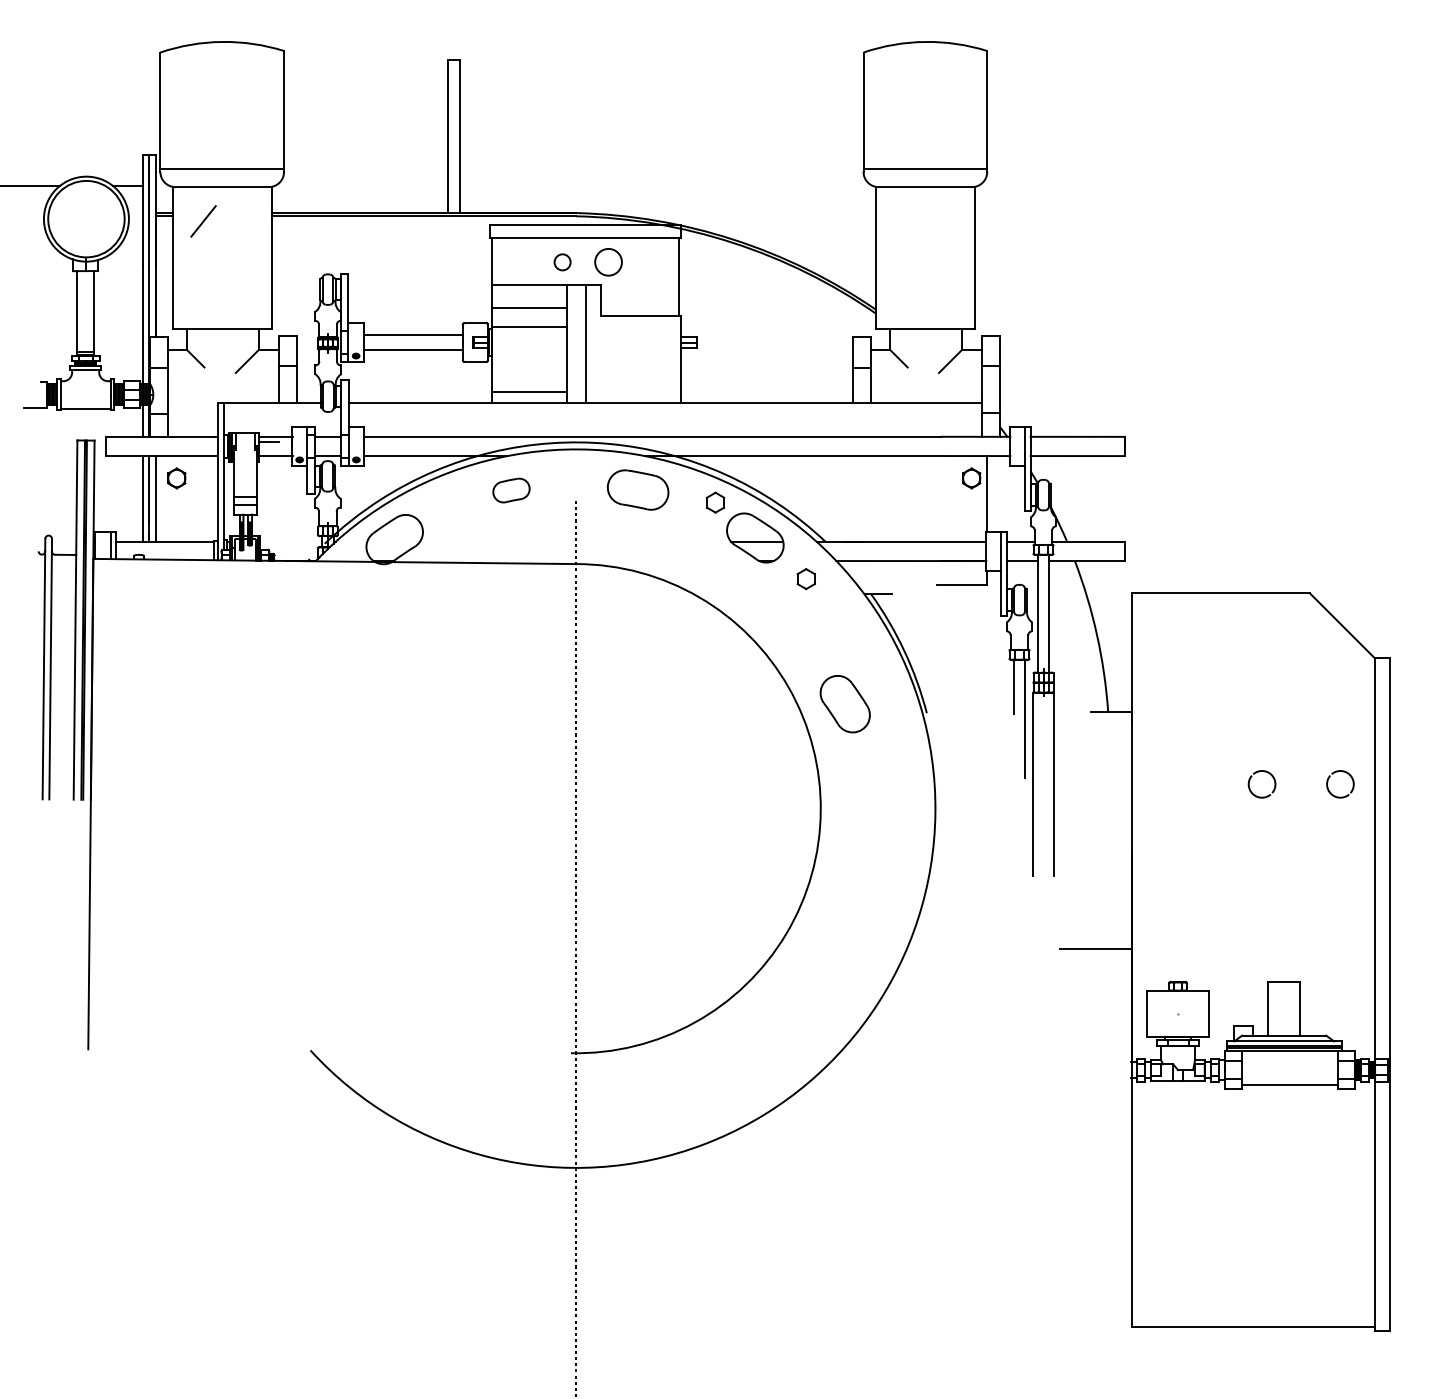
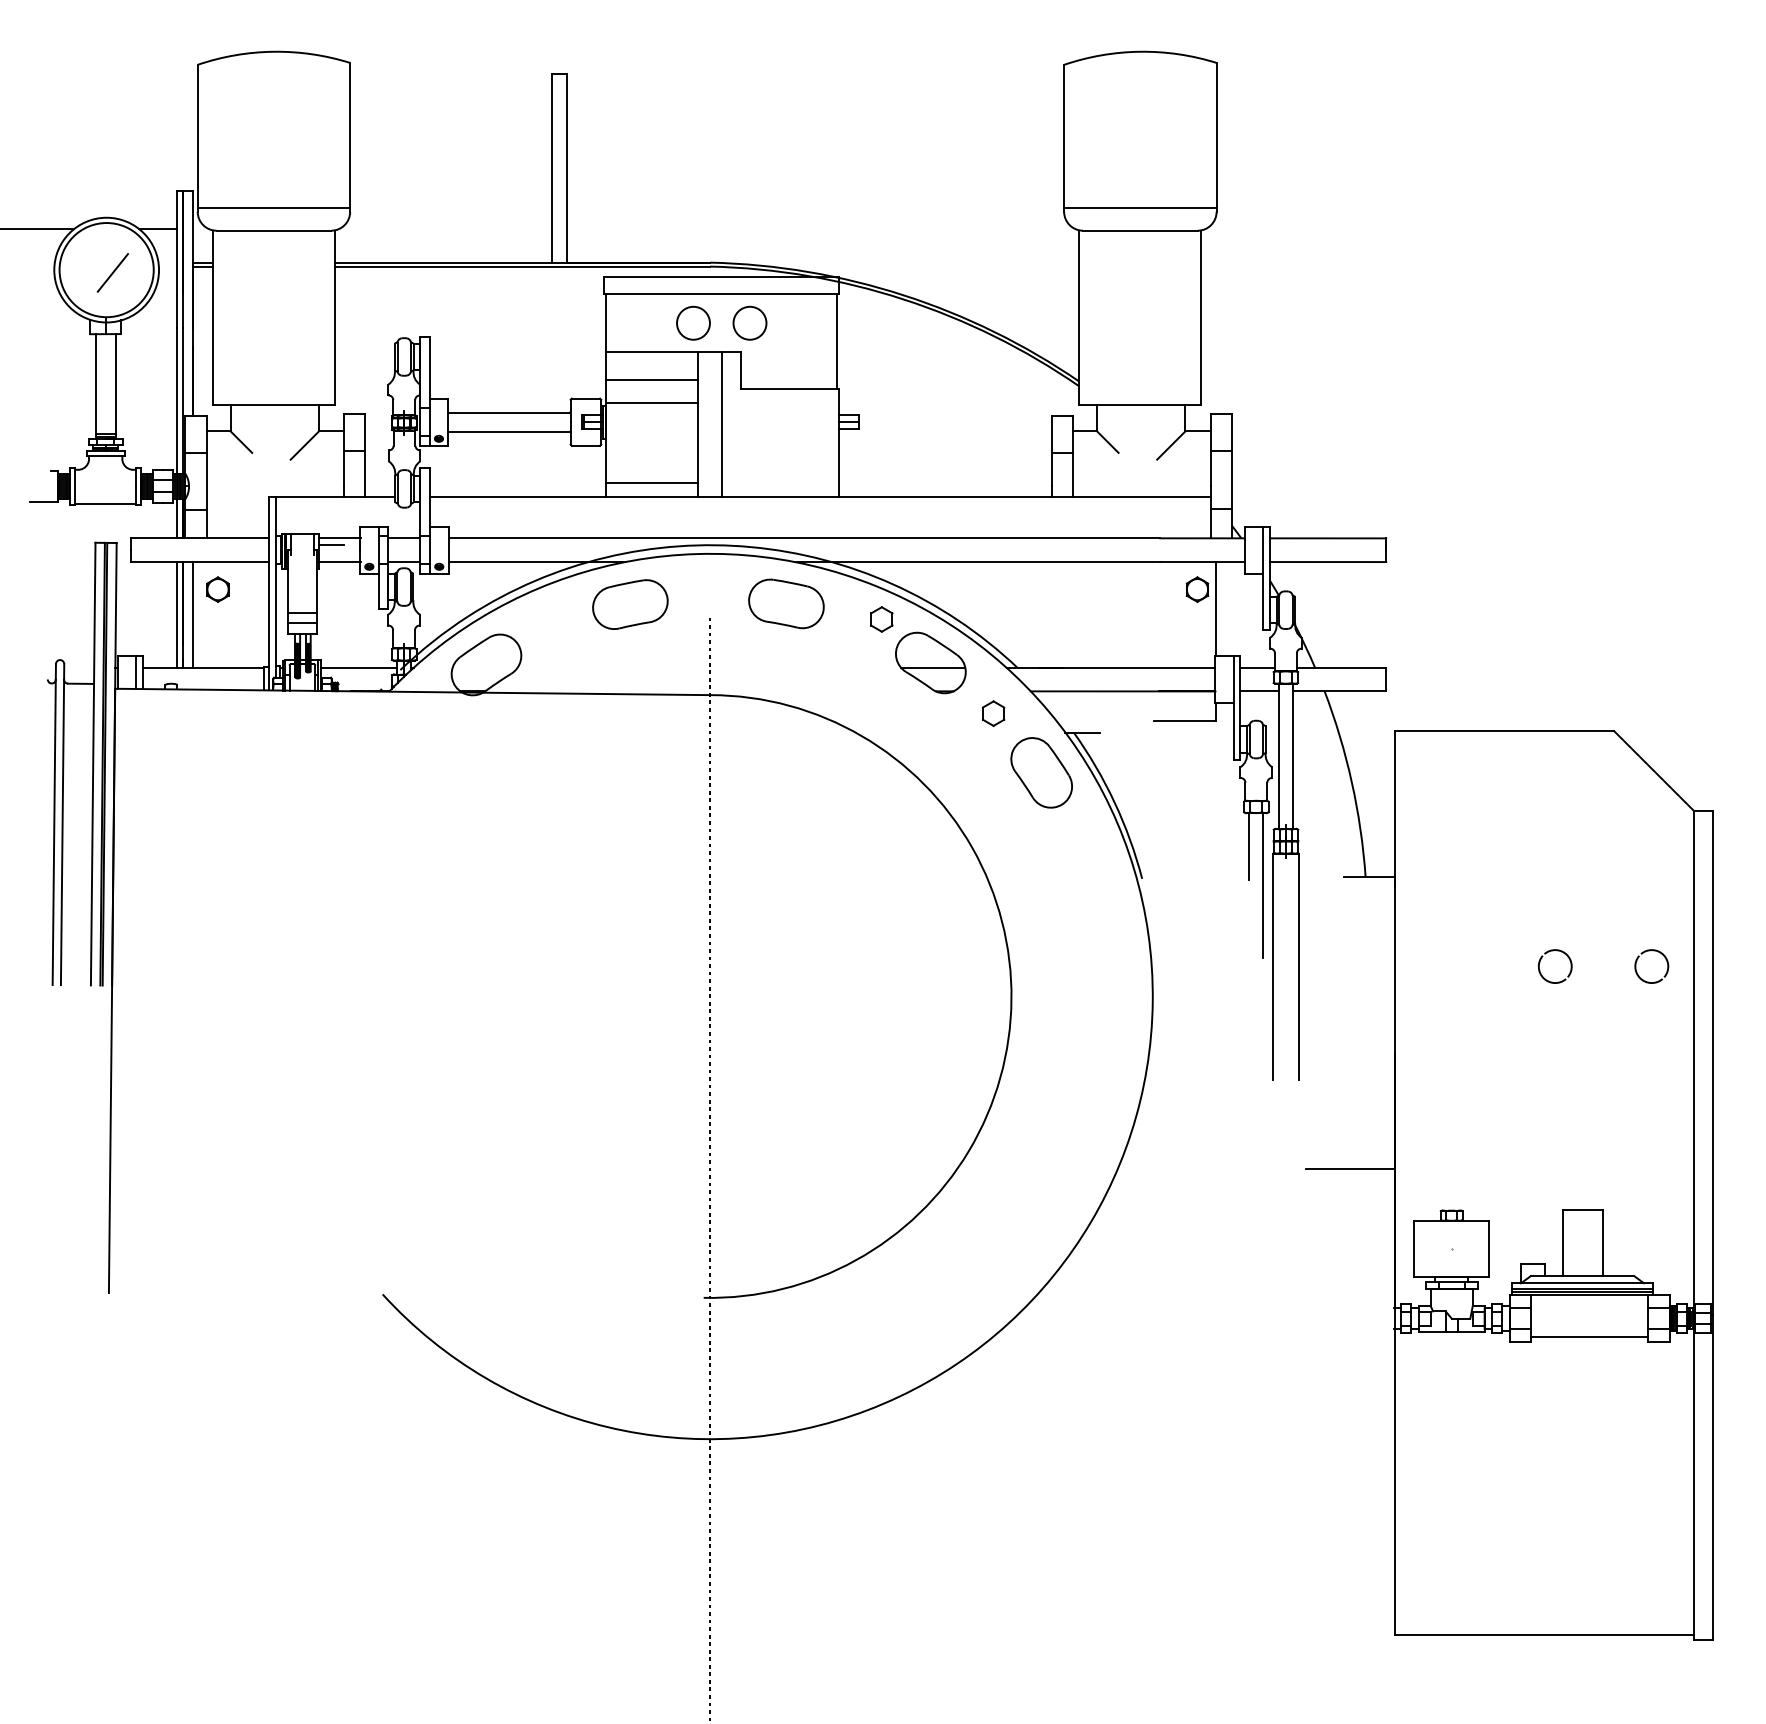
line: (203, 221) -> (112, 273), moved
circle: (562, 262) -> (693, 323), size x1.67
part: (511, 490) -> (630, 604), size x1.67
line: (291, 541) -> (359, 667), added
part: (844, 704) -> (1040, 773), moved

